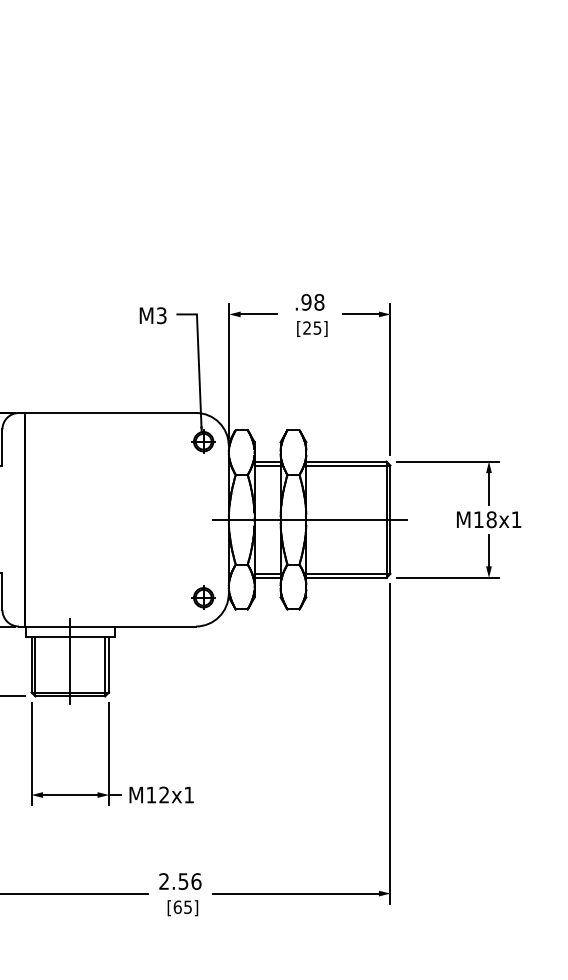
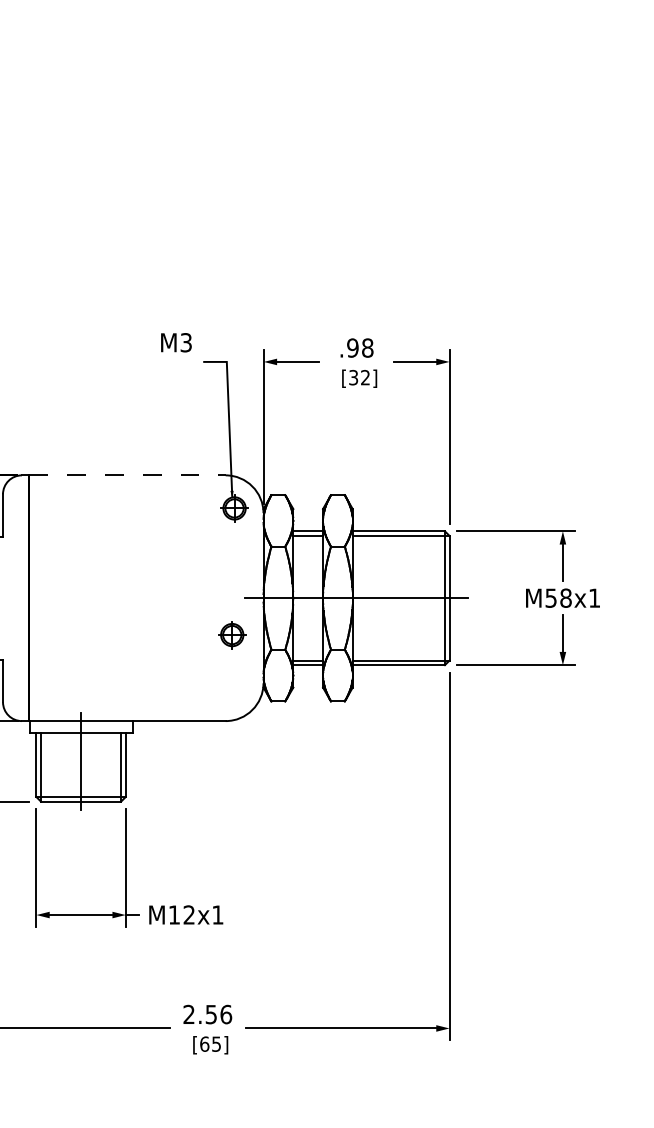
text: (152, 315) -> (175, 342), moved
text: (312, 327) -> (359, 376), [25] -> [32]
line: (111, 412) -> (128, 474), solid -> dashed
text: (478, 519) -> (550, 597), M18x1 -> M58x1
part: (203, 597) -> (232, 634), moved

